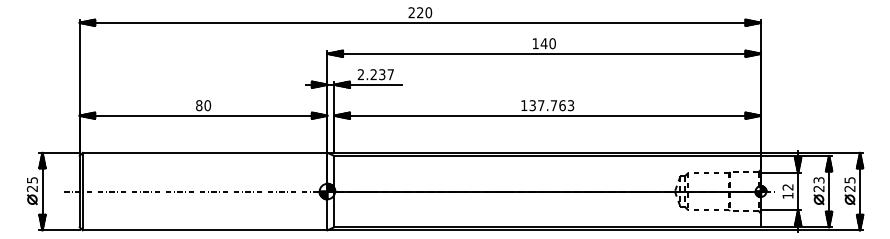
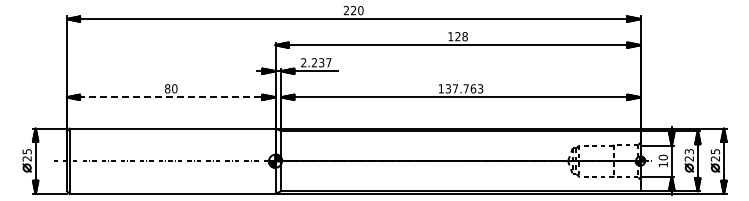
text: (548, 43) -> (461, 36), 140 -> 128
line: (203, 115) -> (171, 97), solid -> dashed
text: (787, 187) -> (662, 157), 12 -> 10

